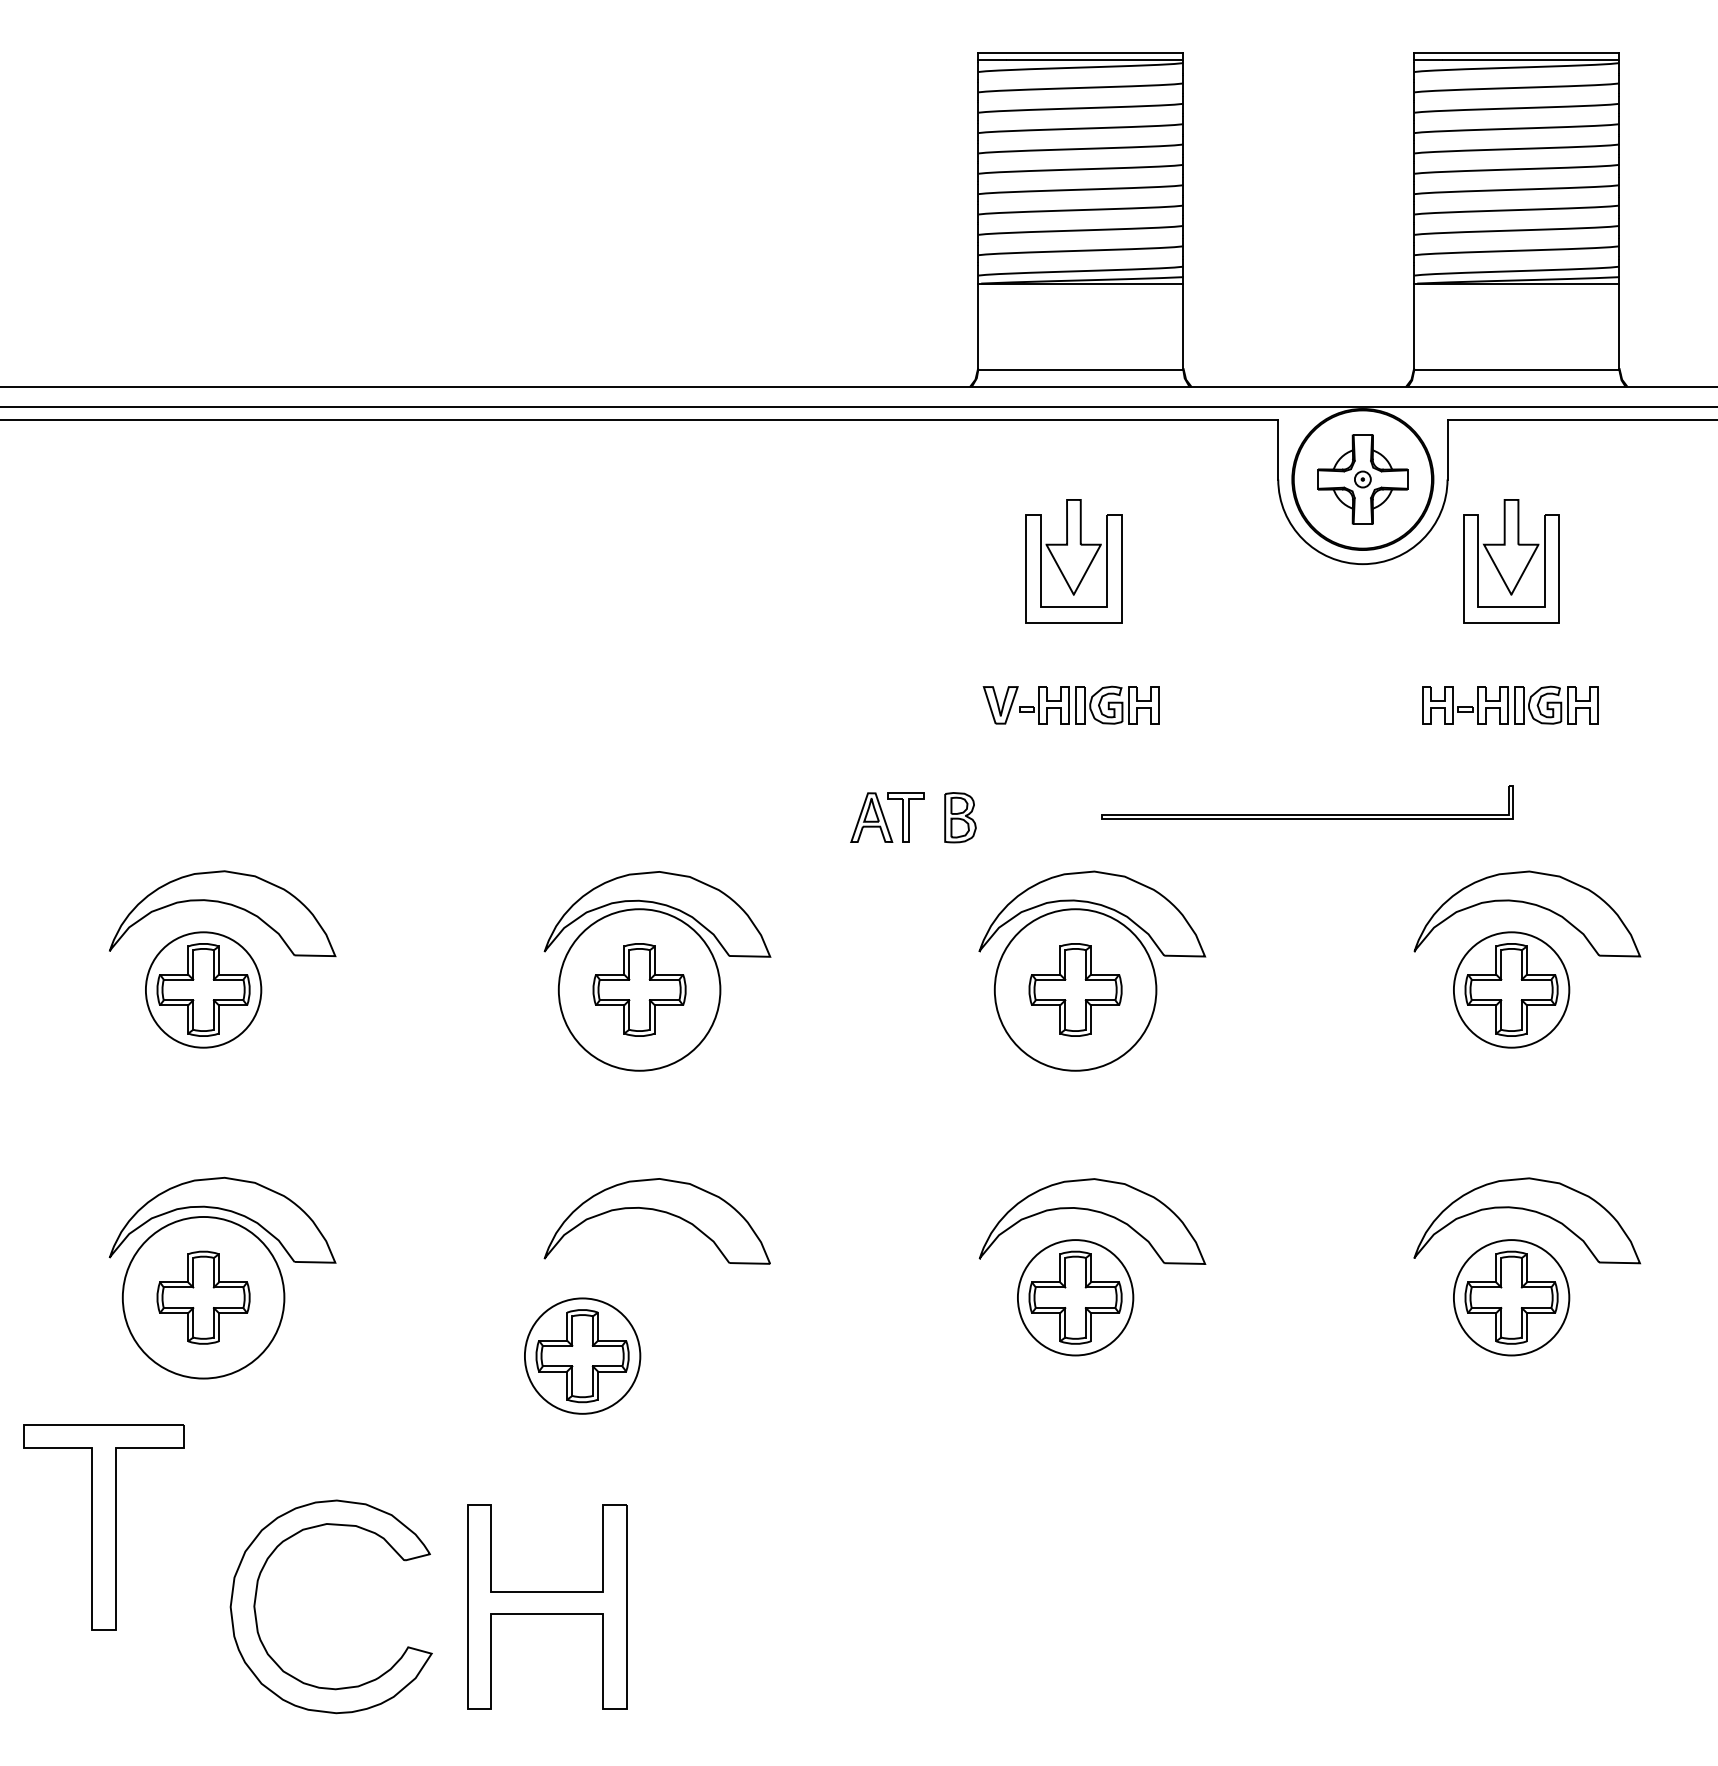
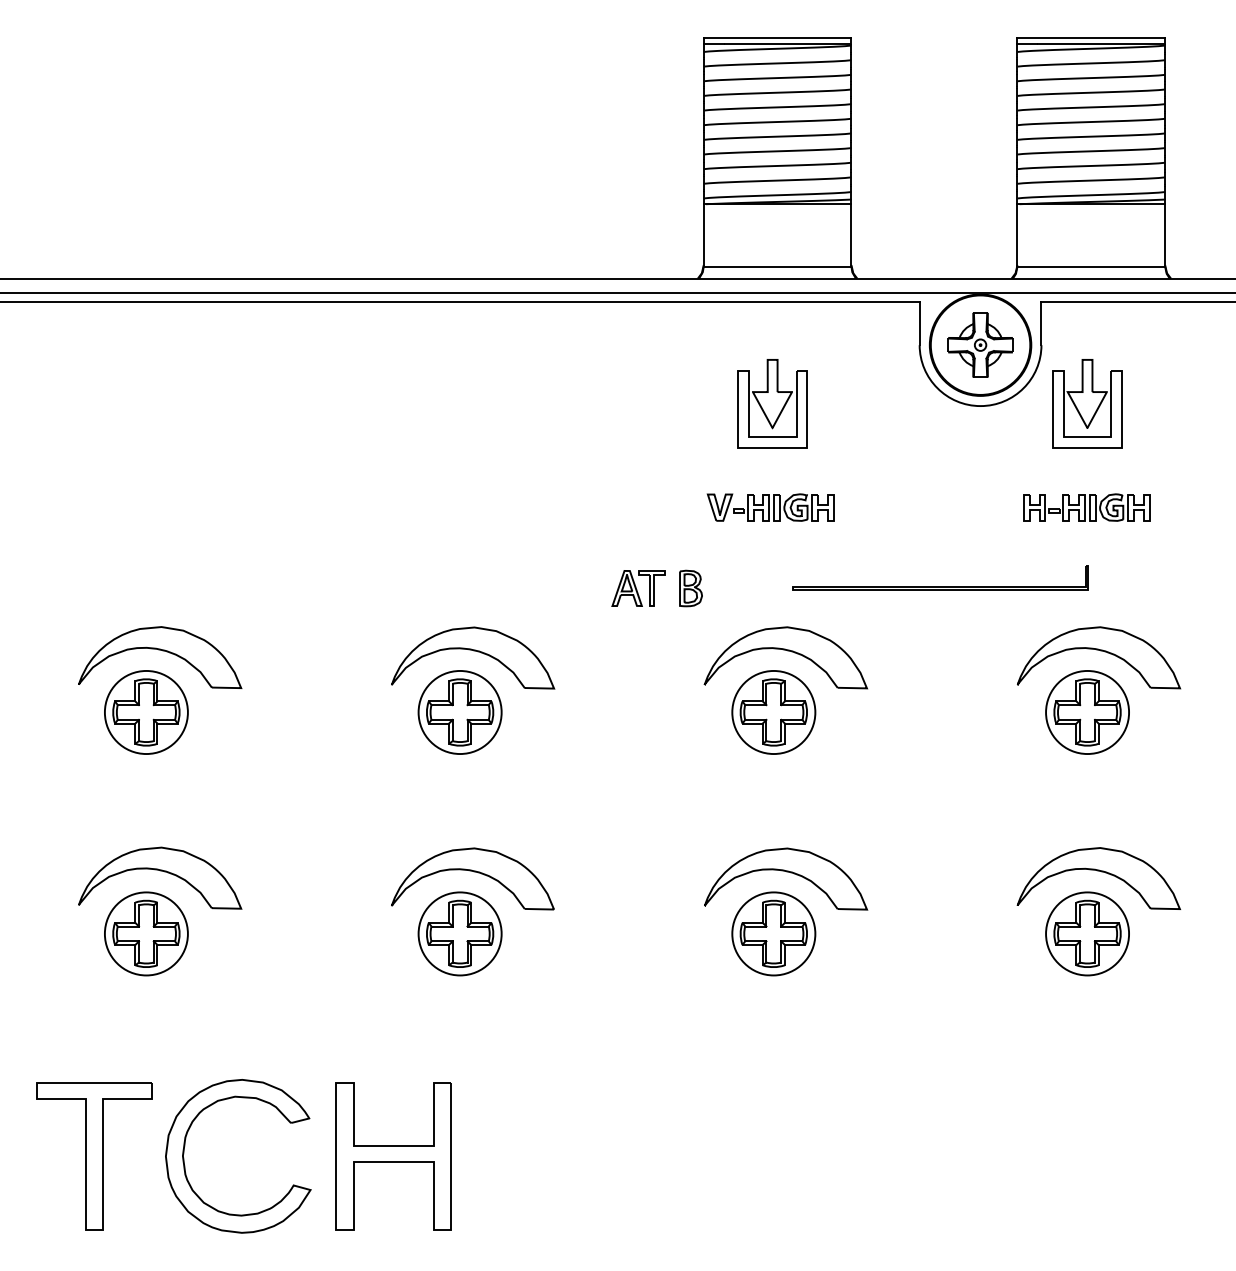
circle: (638, 990) -> (459, 712), size x0.71
circle: (1075, 990) -> (773, 712), size x0.71
circle: (202, 1297) -> (145, 933), size x0.71
part: (581, 1355) -> (459, 933), moved
part: (103, 1527) -> (94, 1156), moved

